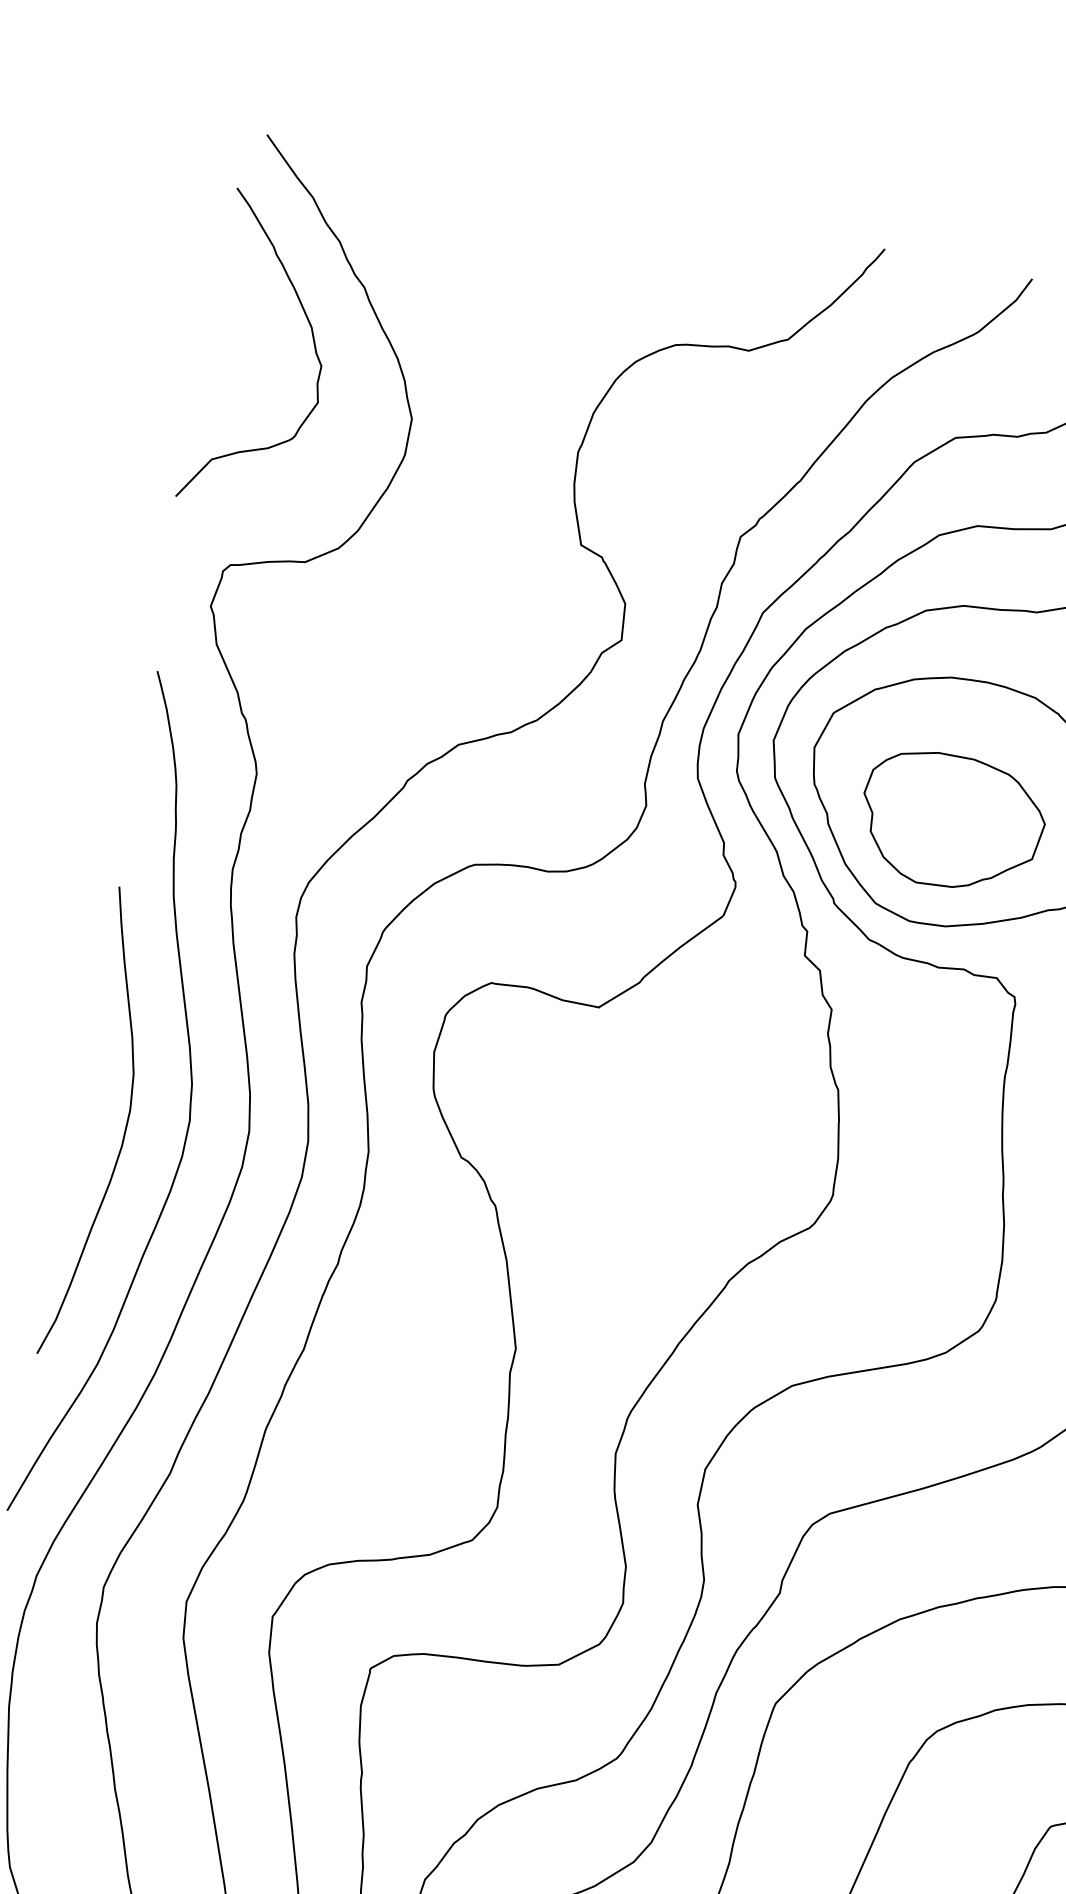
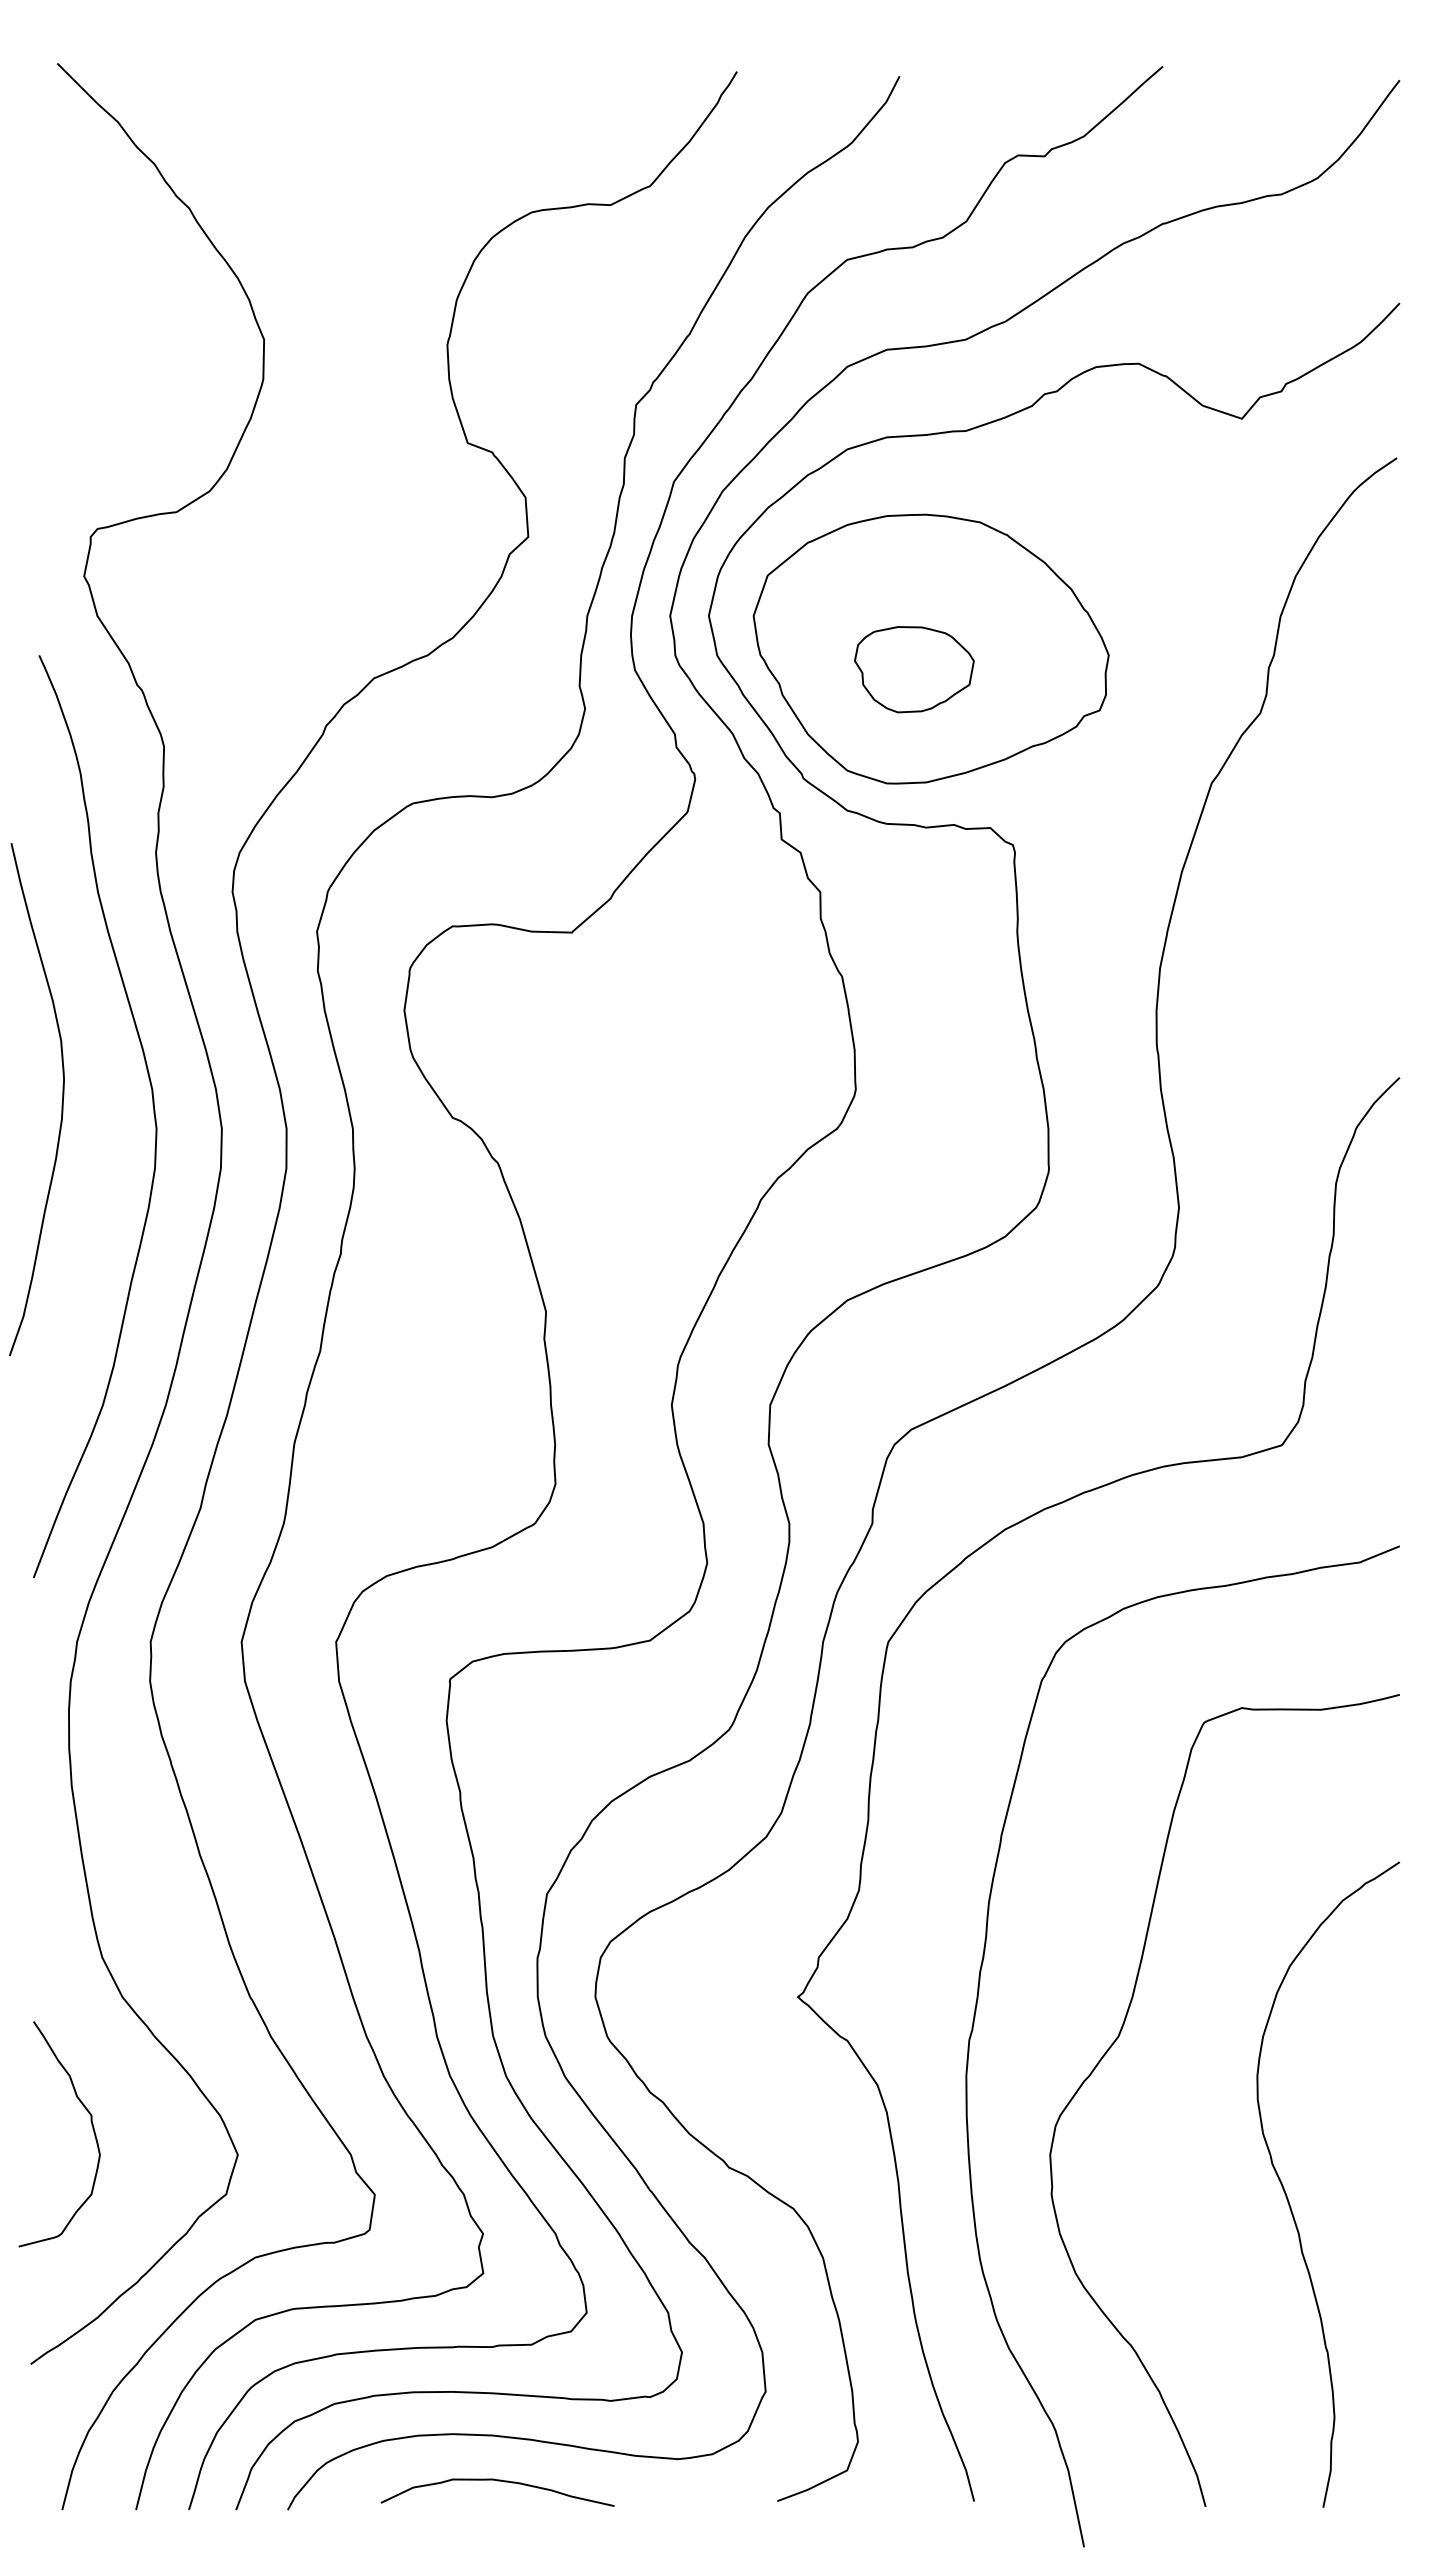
curve: (313, 341) -> (144, 275), removed
part: (952, 821) -> (914, 669), size x0.6
curve: (124, 1131) -> (61, 1103), moved

